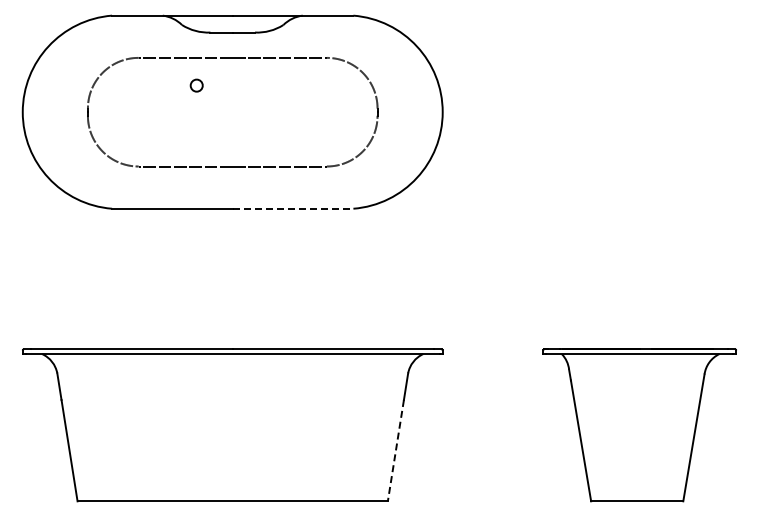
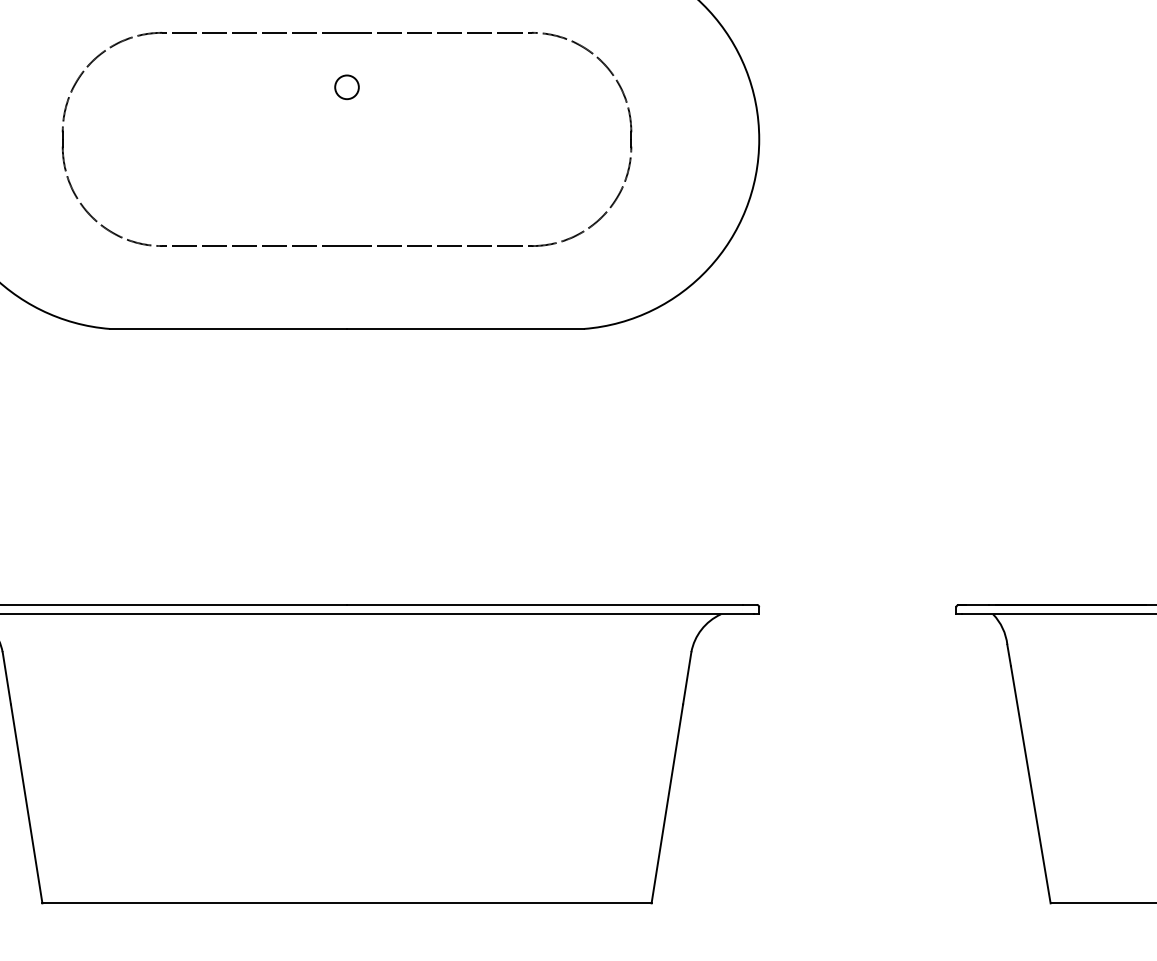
circle: (196, 85) -> (346, 87), moved
line: (293, 208) -> (466, 328), dashed -> solid
line: (395, 451) -> (666, 805), dashed -> solid

